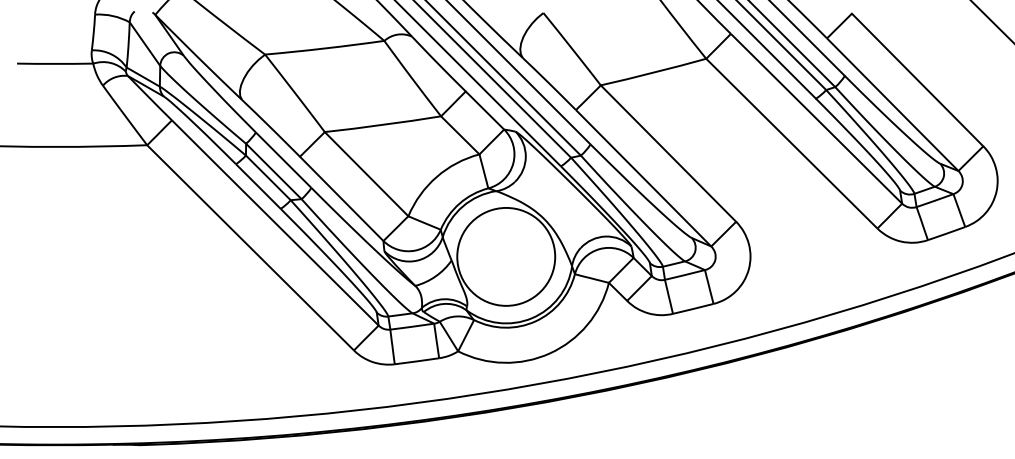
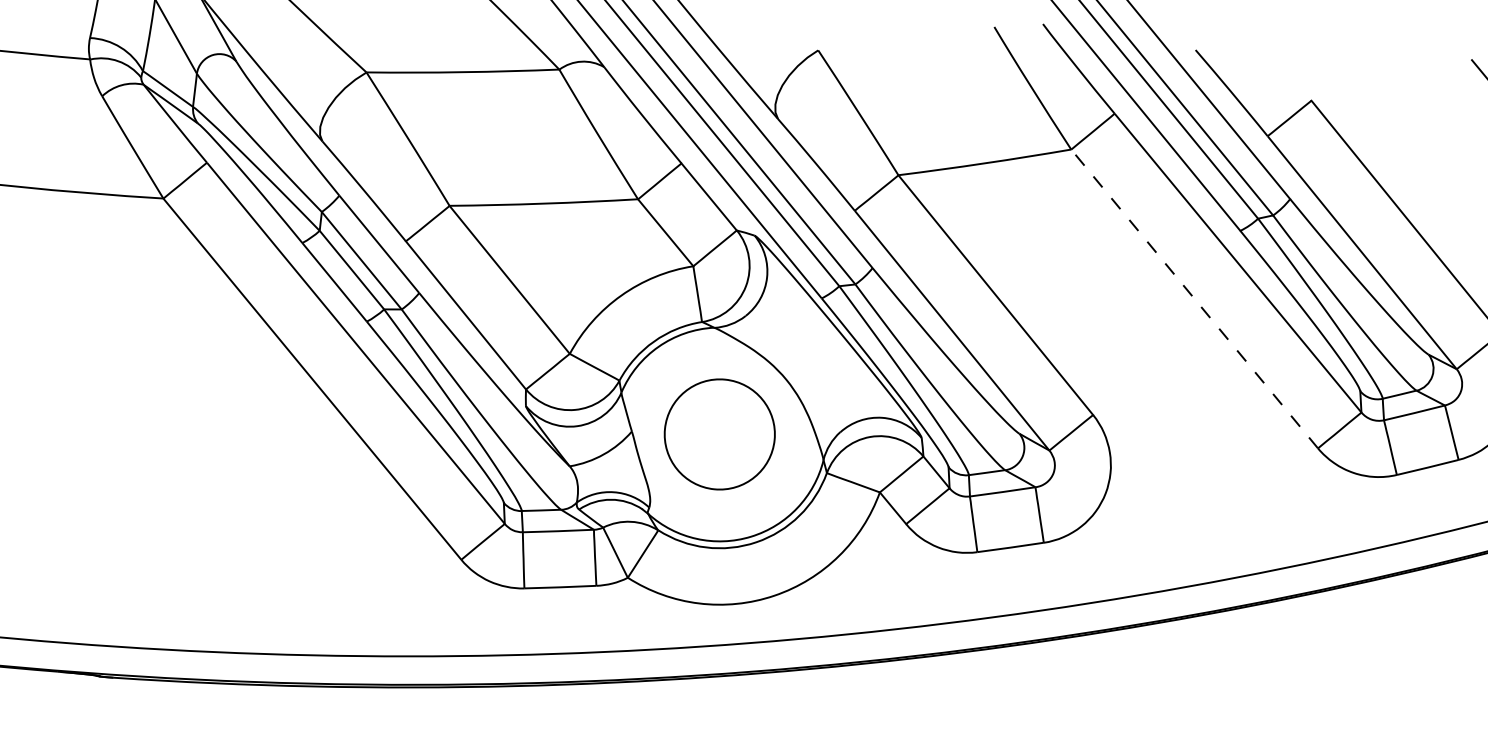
line: (792, 143) -> (1195, 298), solid -> dashed
circle: (506, 256) -> (720, 433), size x0.7

